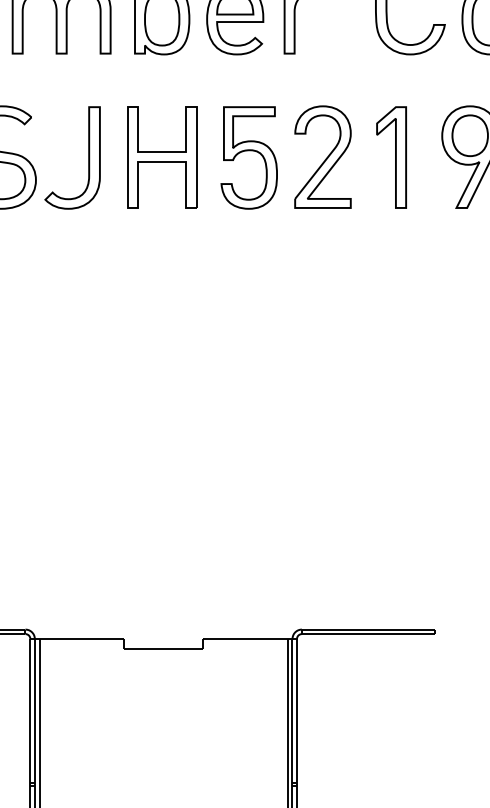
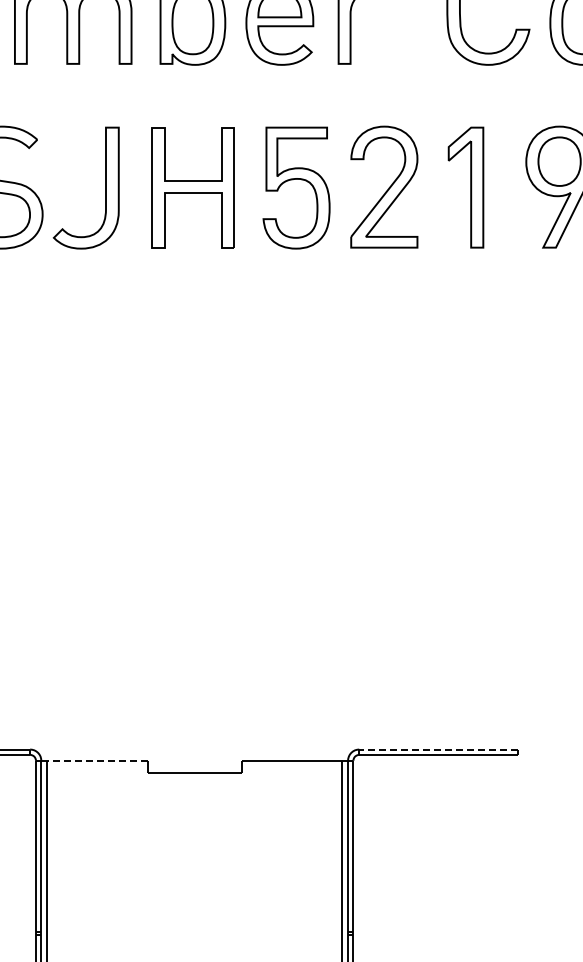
line: (367, 629) -> (437, 749), solid -> dashed
line: (81, 638) -> (96, 760), solid -> dashed

